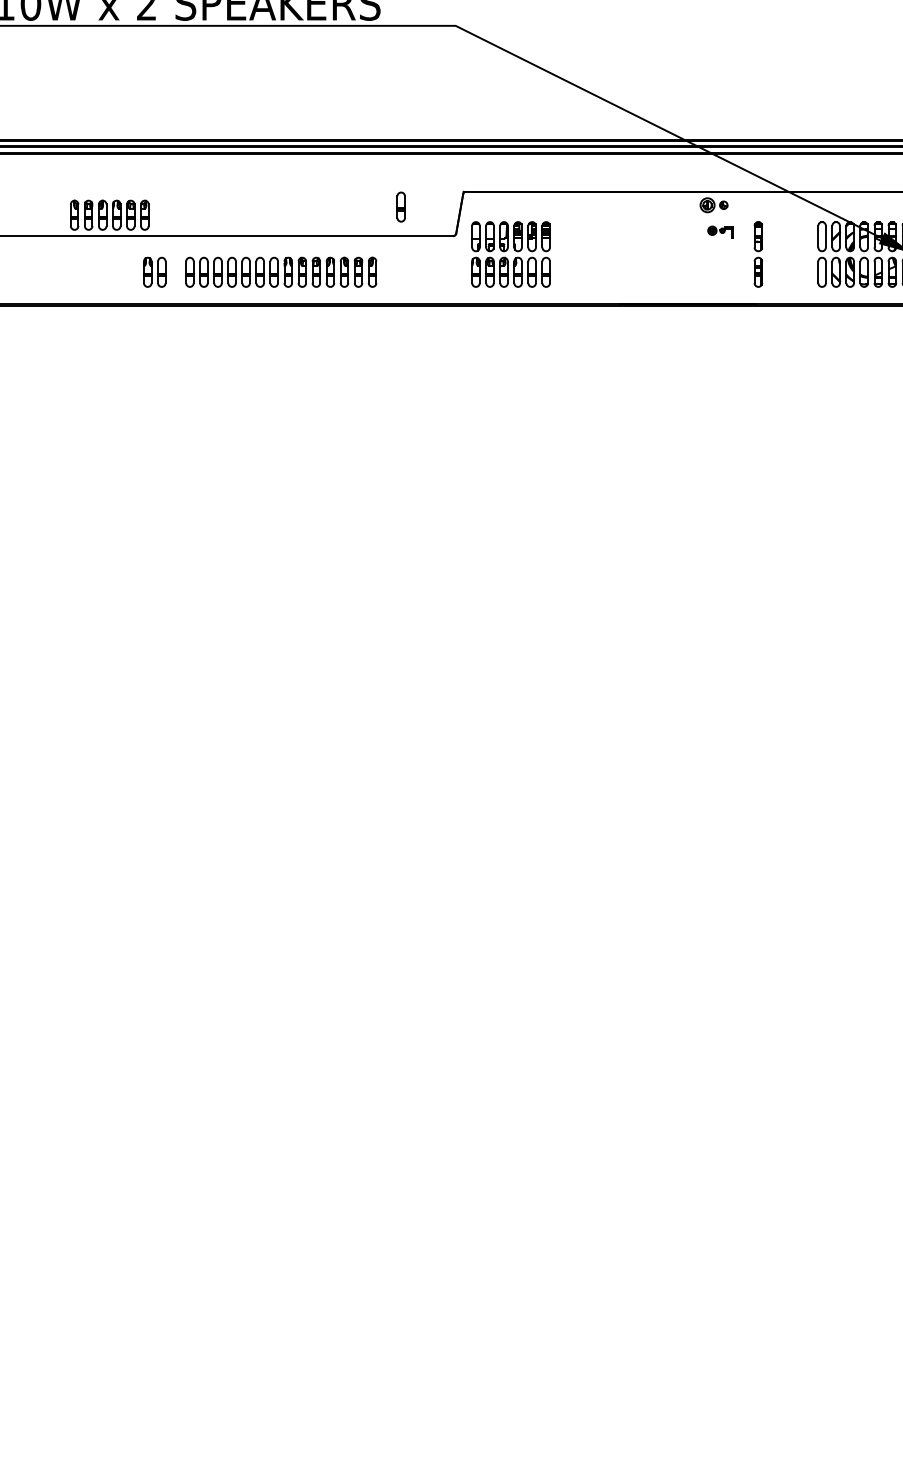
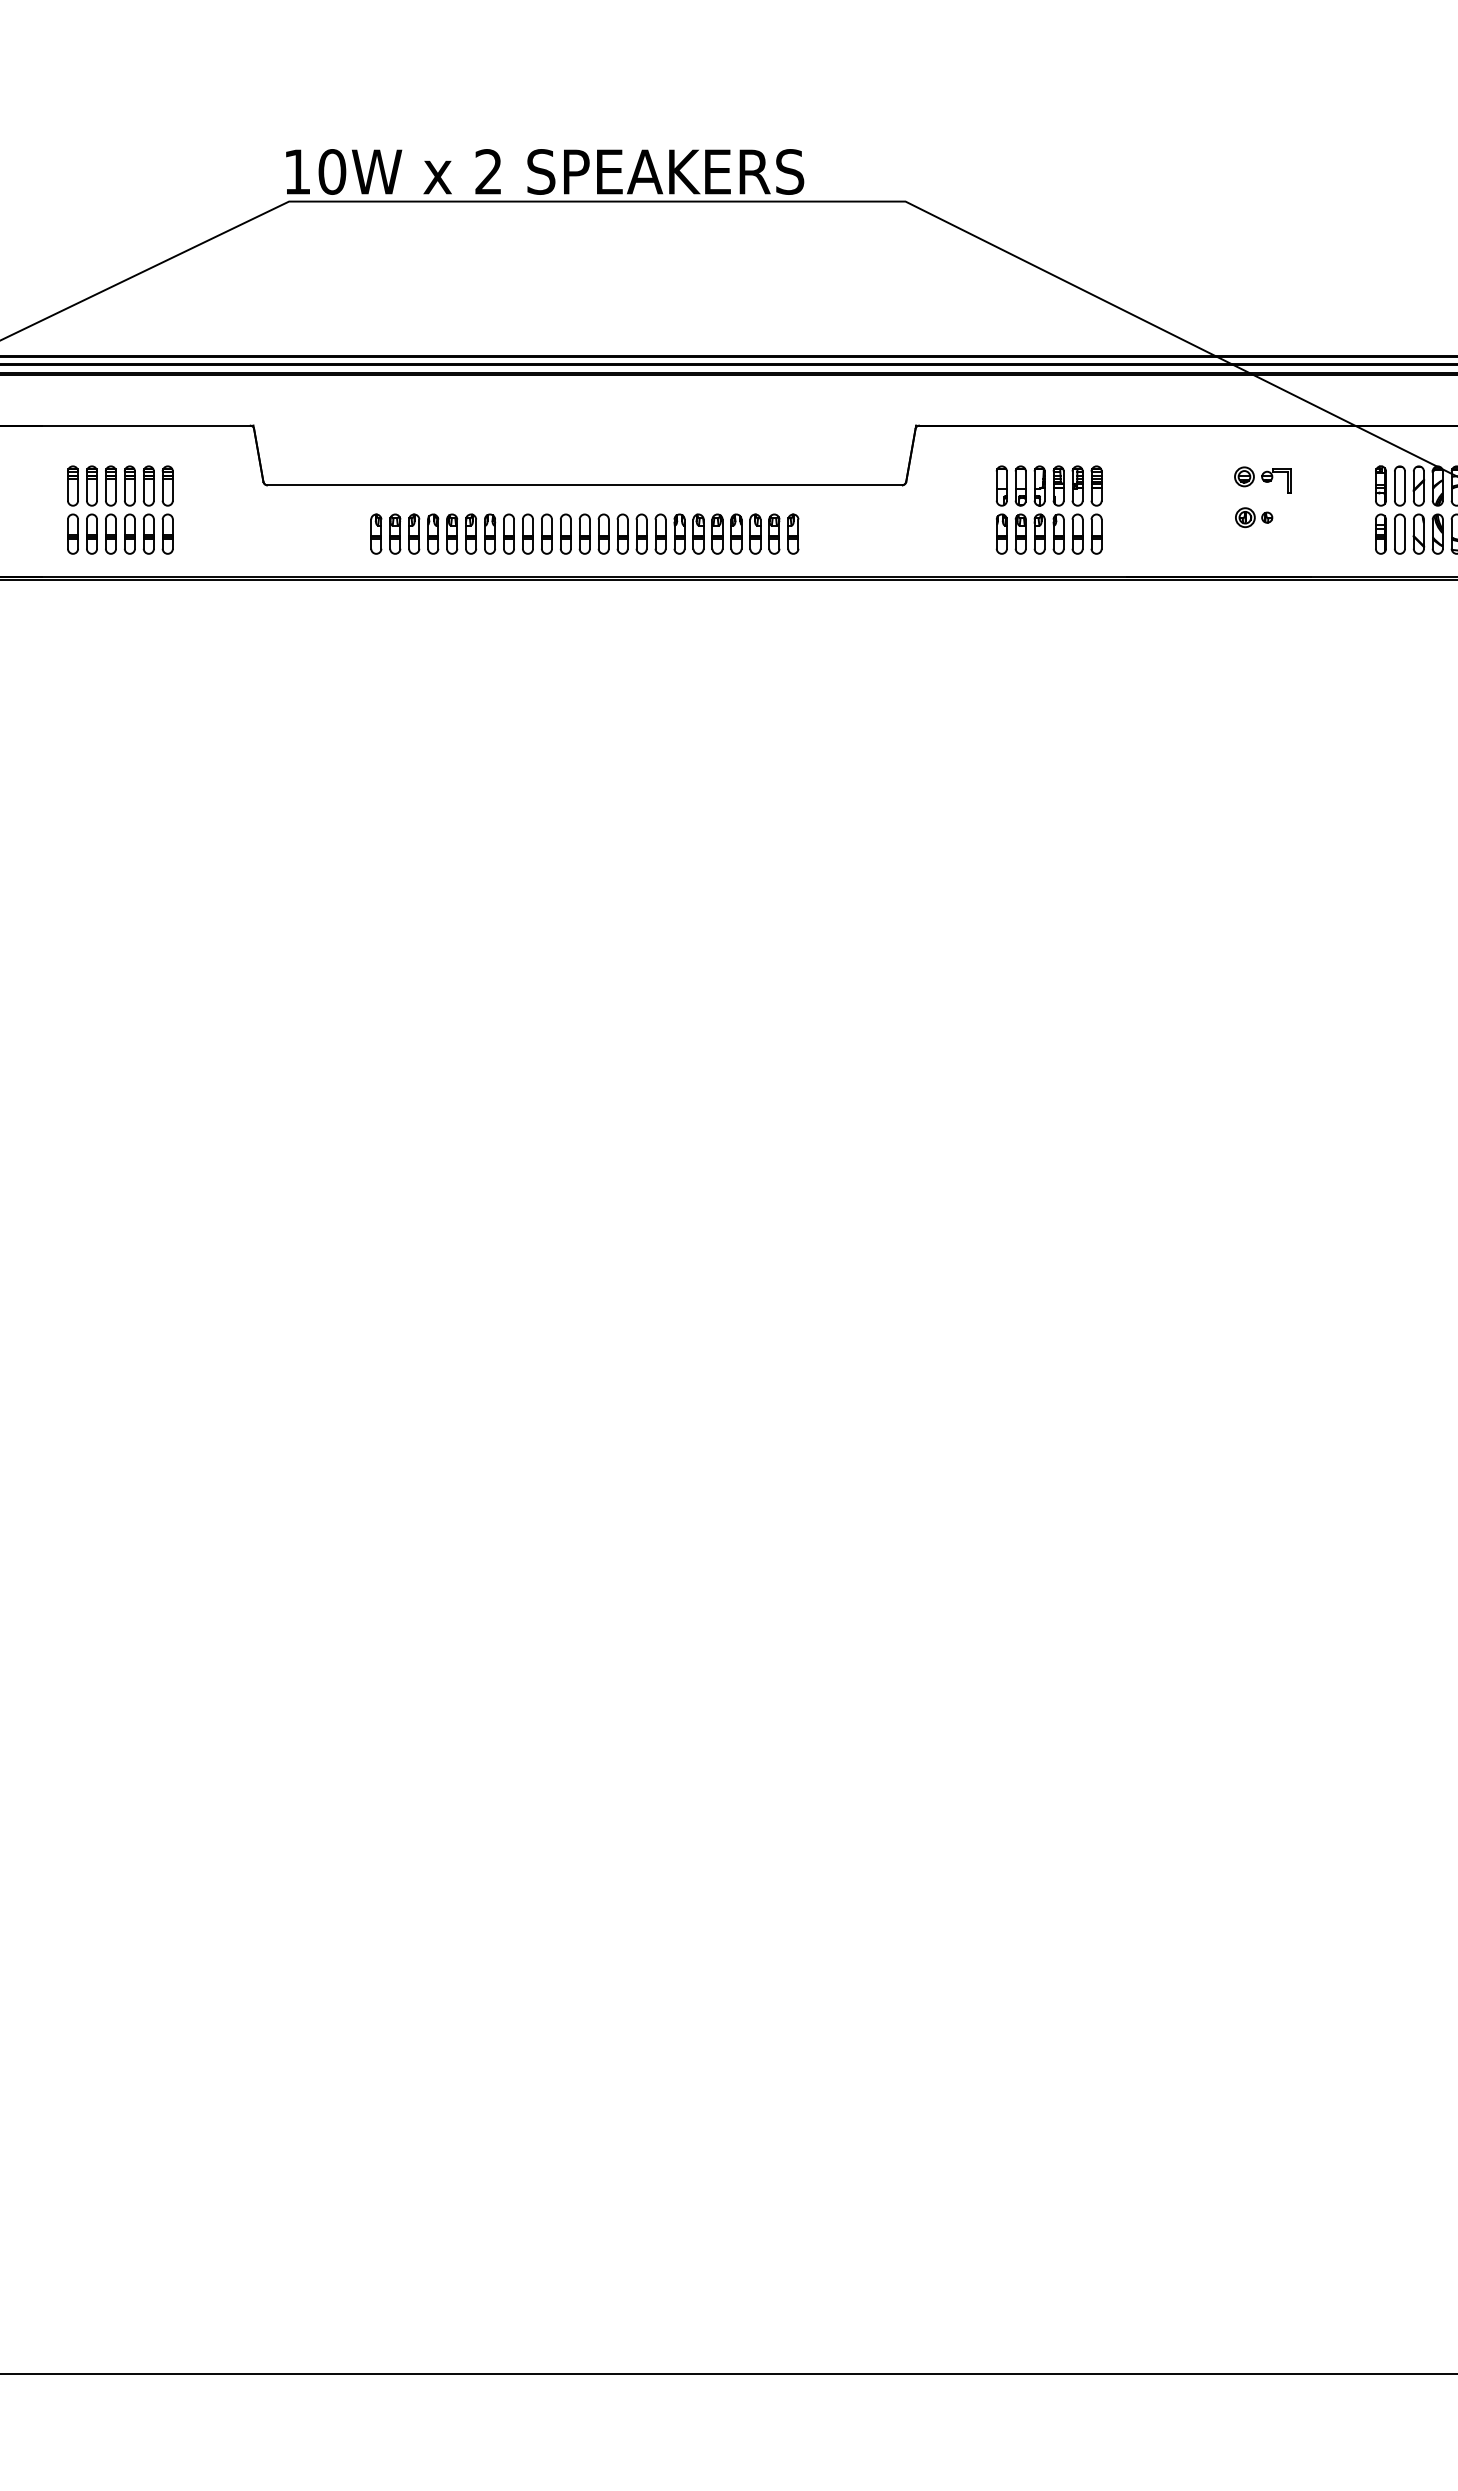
part: (714, 205) -> (1254, 517), moved
part: (400, 206) -> (527, 533), moved
part: (109, 214) -> (423, 533), moved
part: (720, 231) -> (1262, 479), size x1.67
part: (507, 250) -> (1044, 504), moved
part: (758, 254) -> (1380, 509), moved

